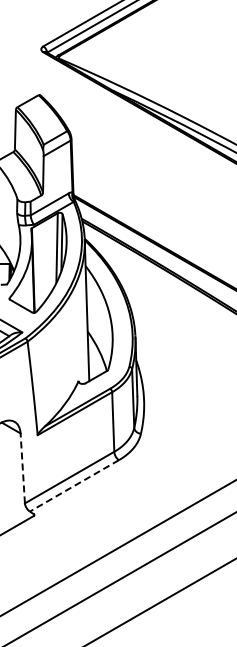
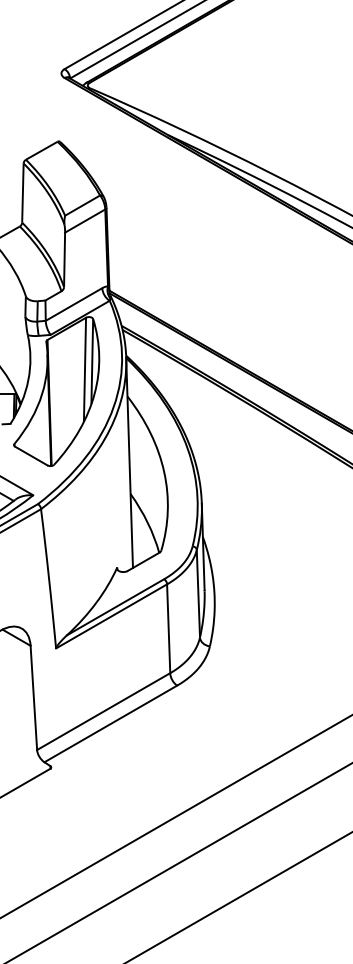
line: (22, 467) -> (33, 696), dashed -> solid
line: (73, 486) -> (109, 724), dashed -> solid

